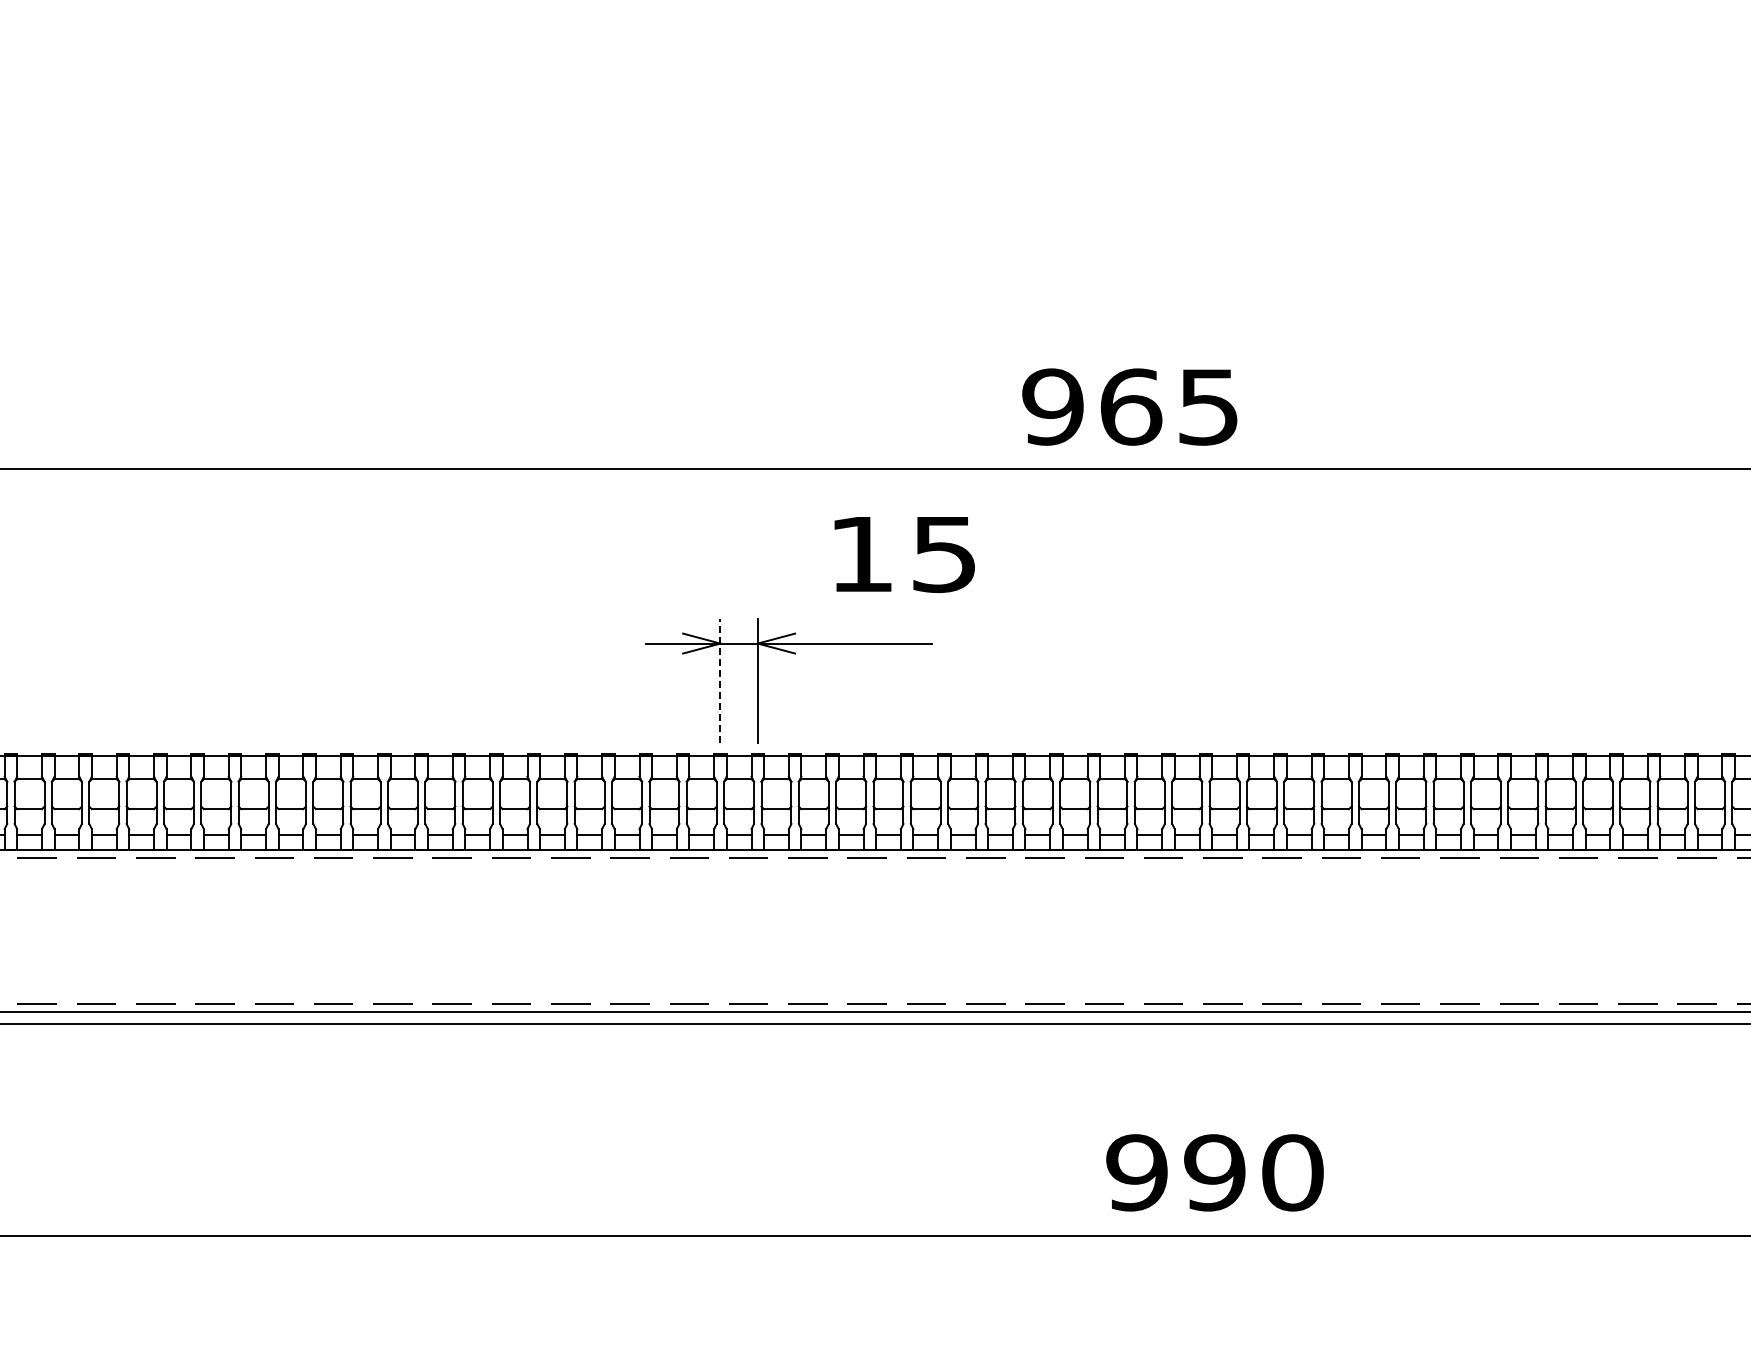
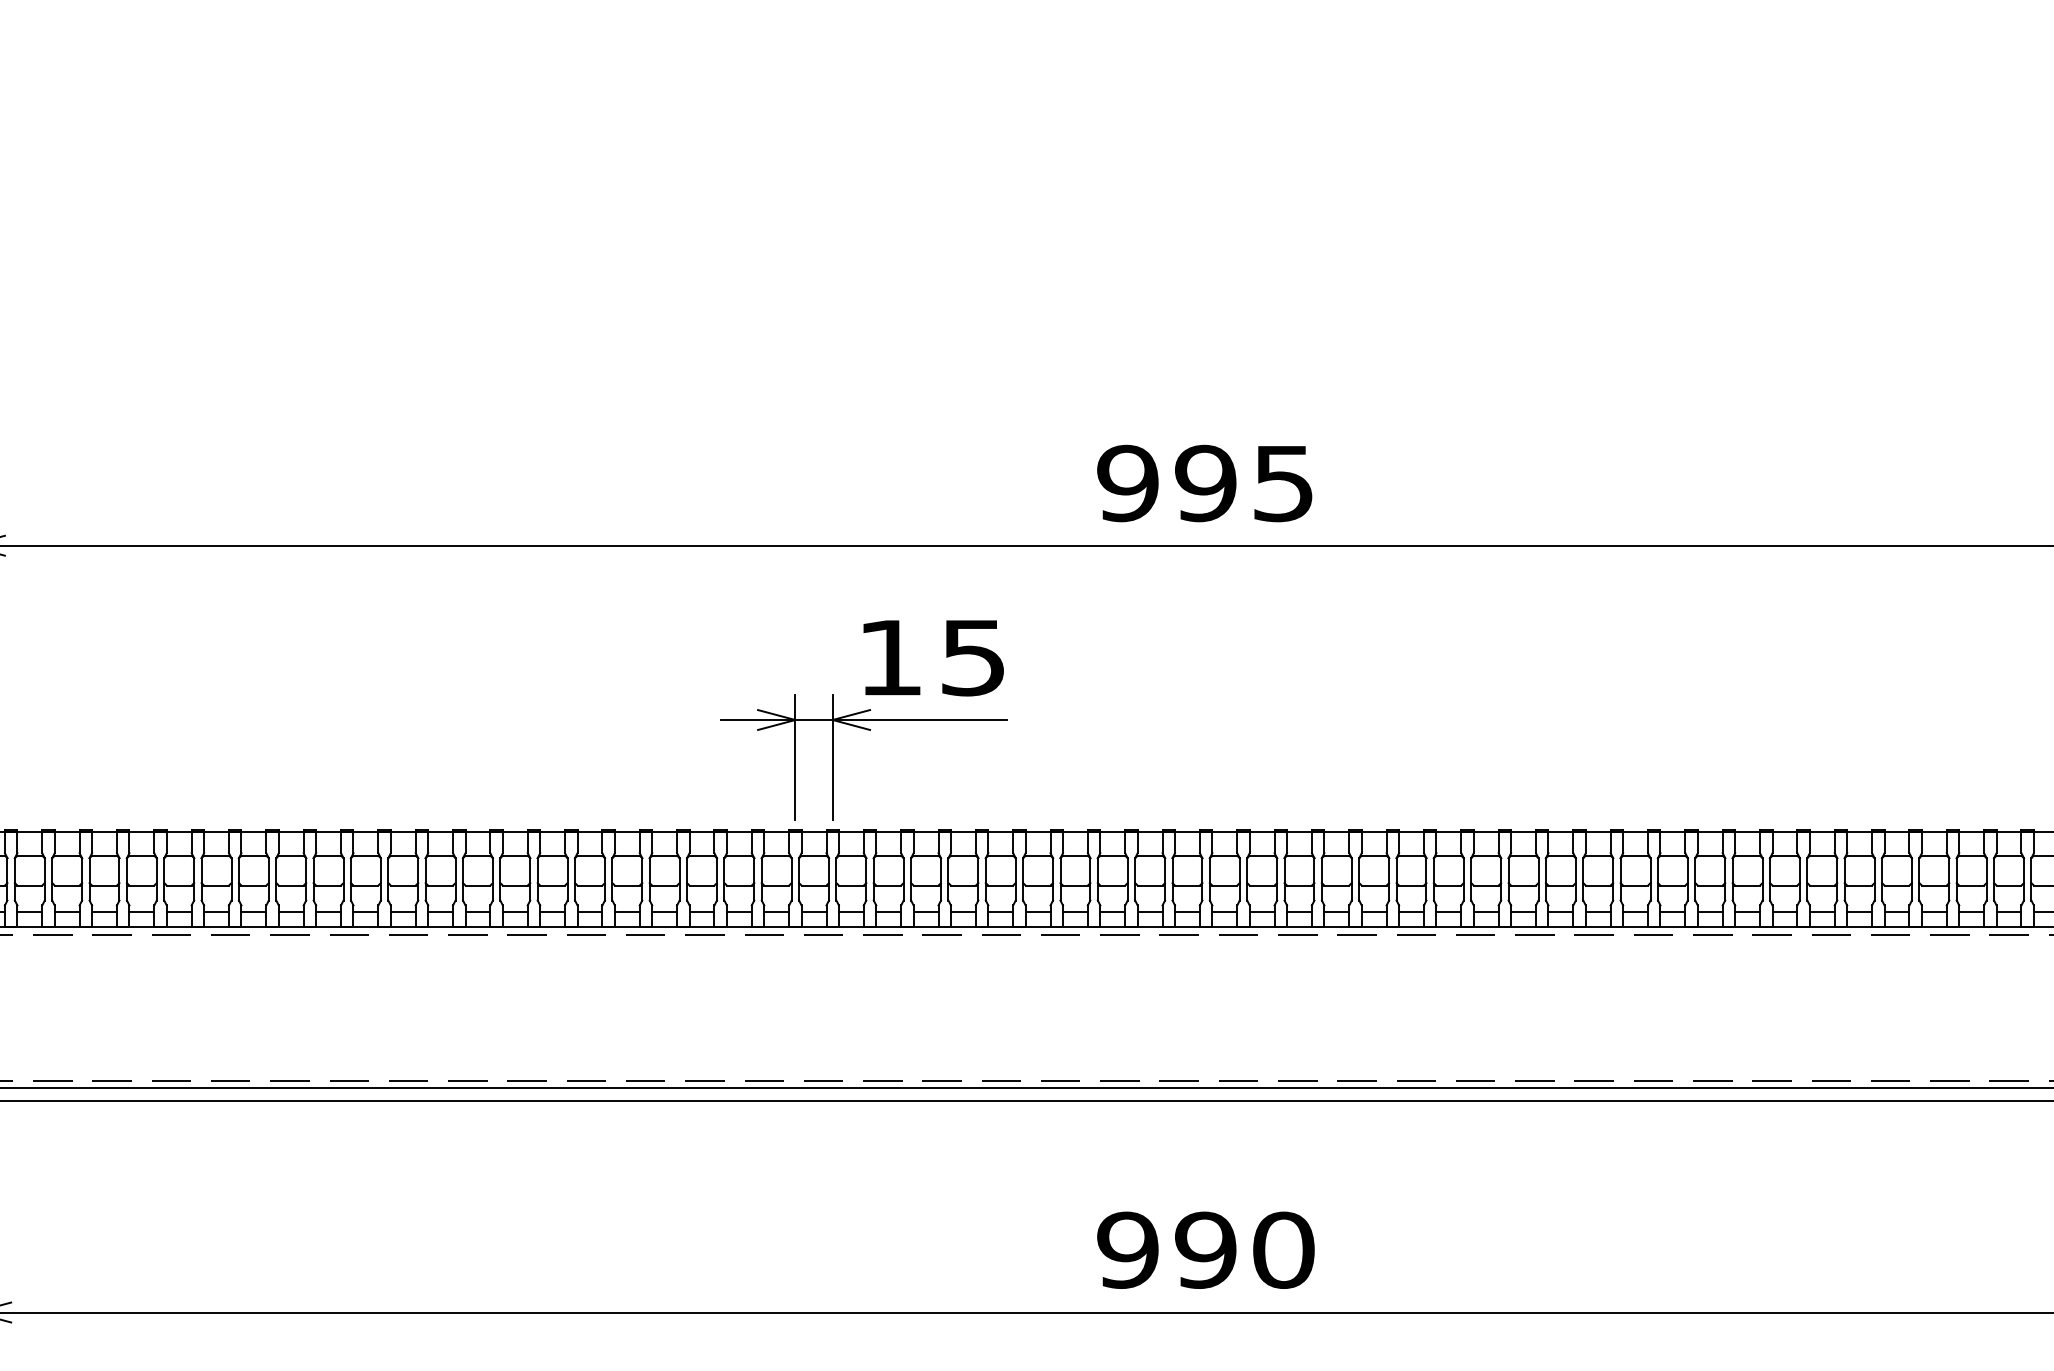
text: (1131, 407) -> (1206, 483), 965 -> 995
text: (904, 555) -> (933, 658), moved
line: (720, 680) -> (795, 756), dashed -> solid
text: (1214, 1172) -> (1205, 1249), moved

